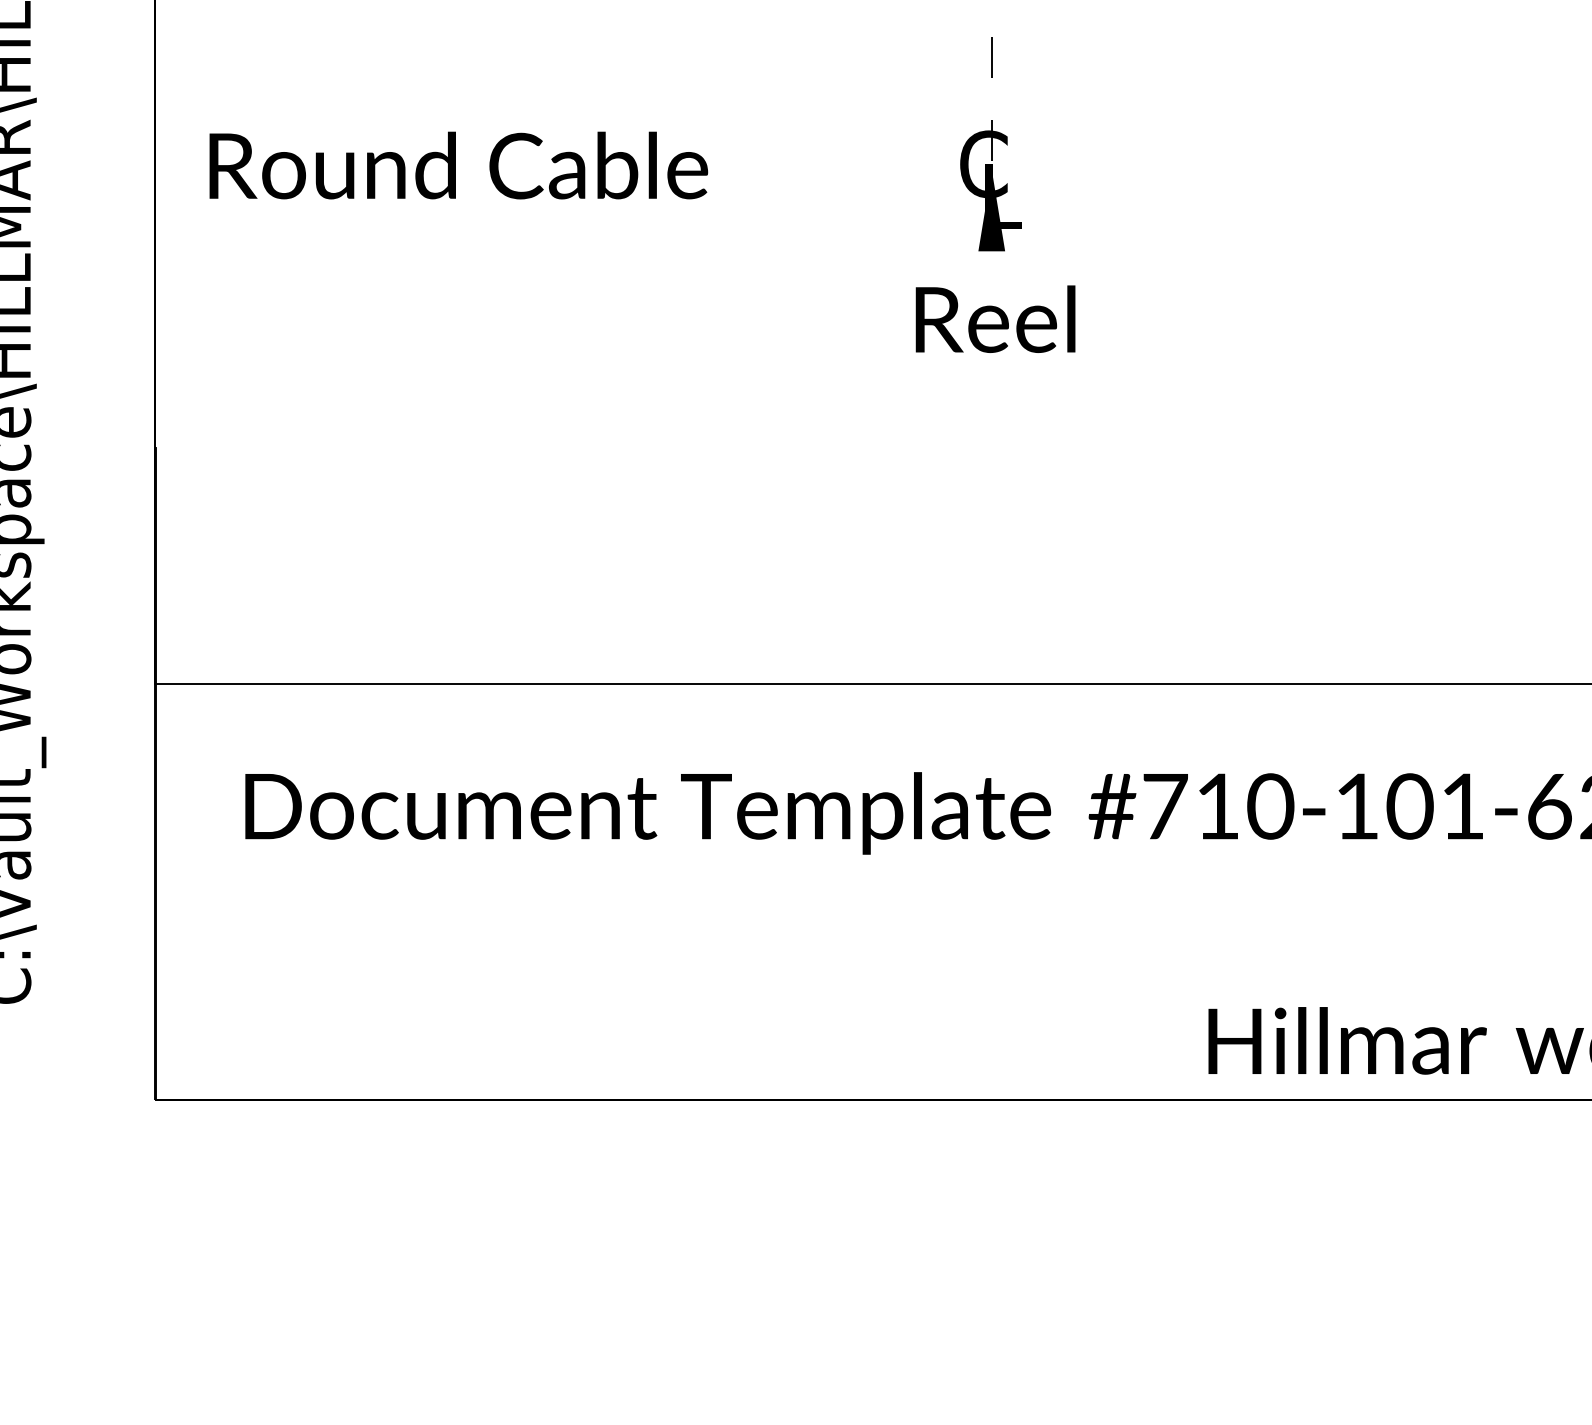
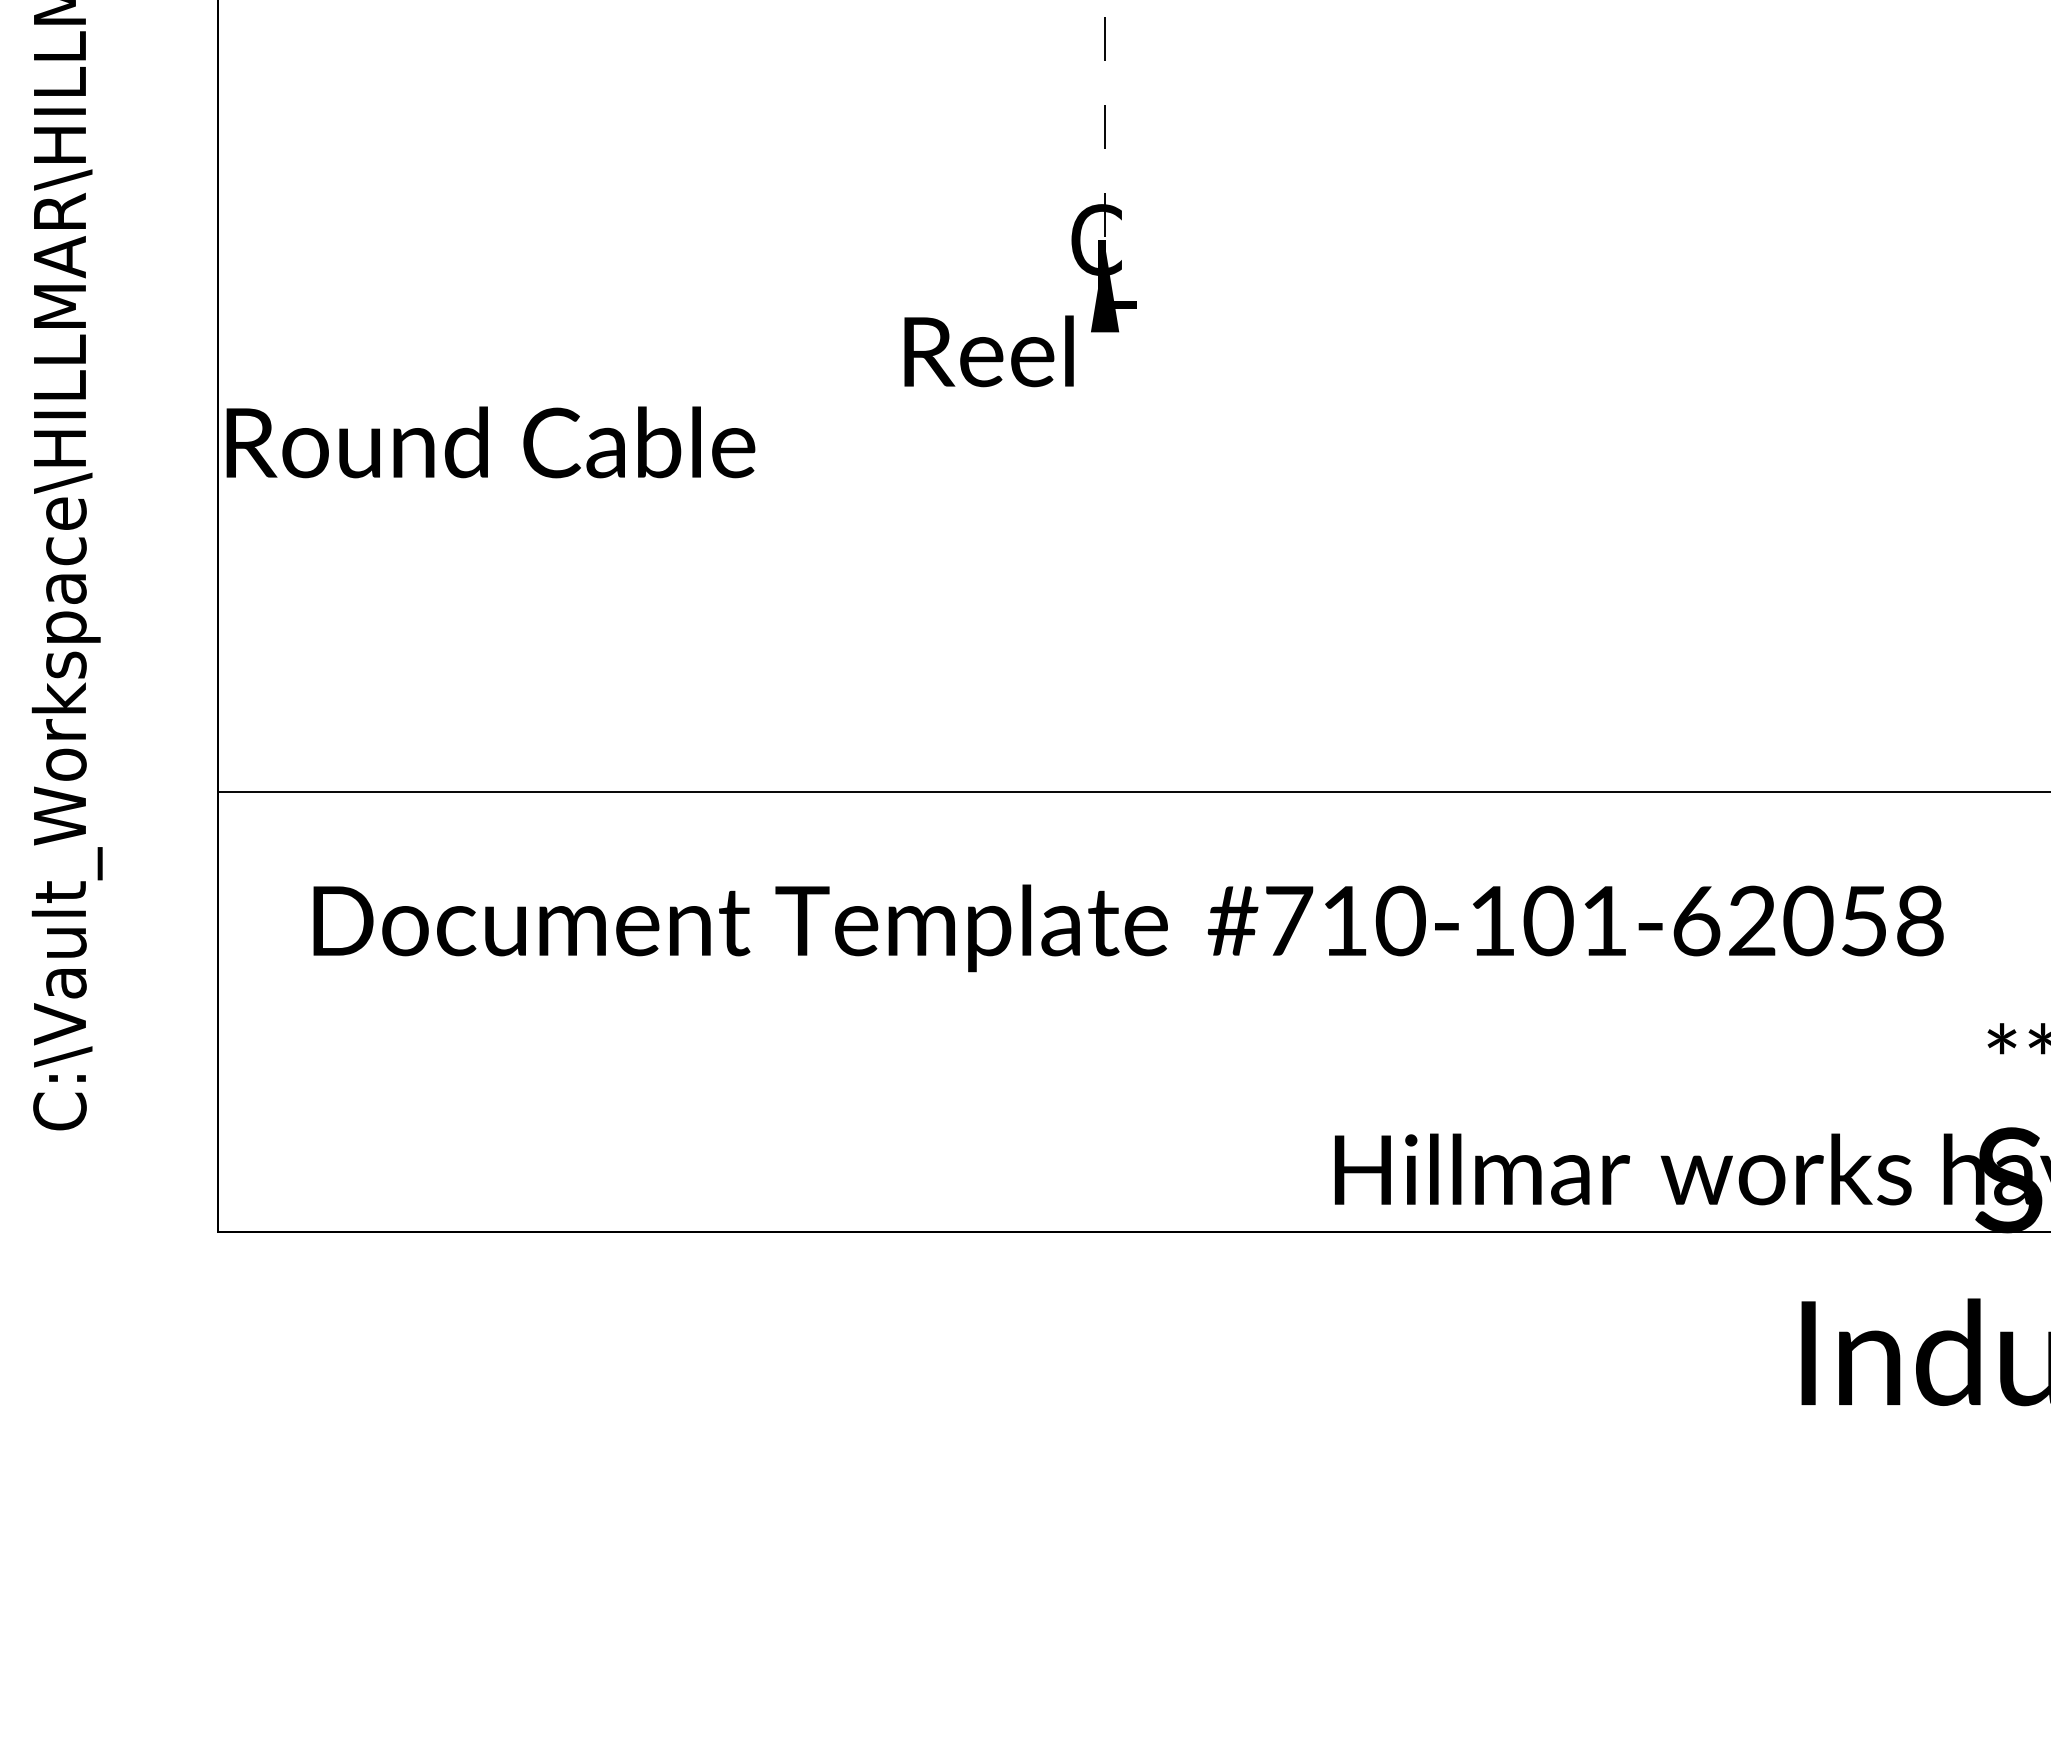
text: (458, 165) -> (490, 442), moved
text: (995, 319) -> (988, 351), moved

